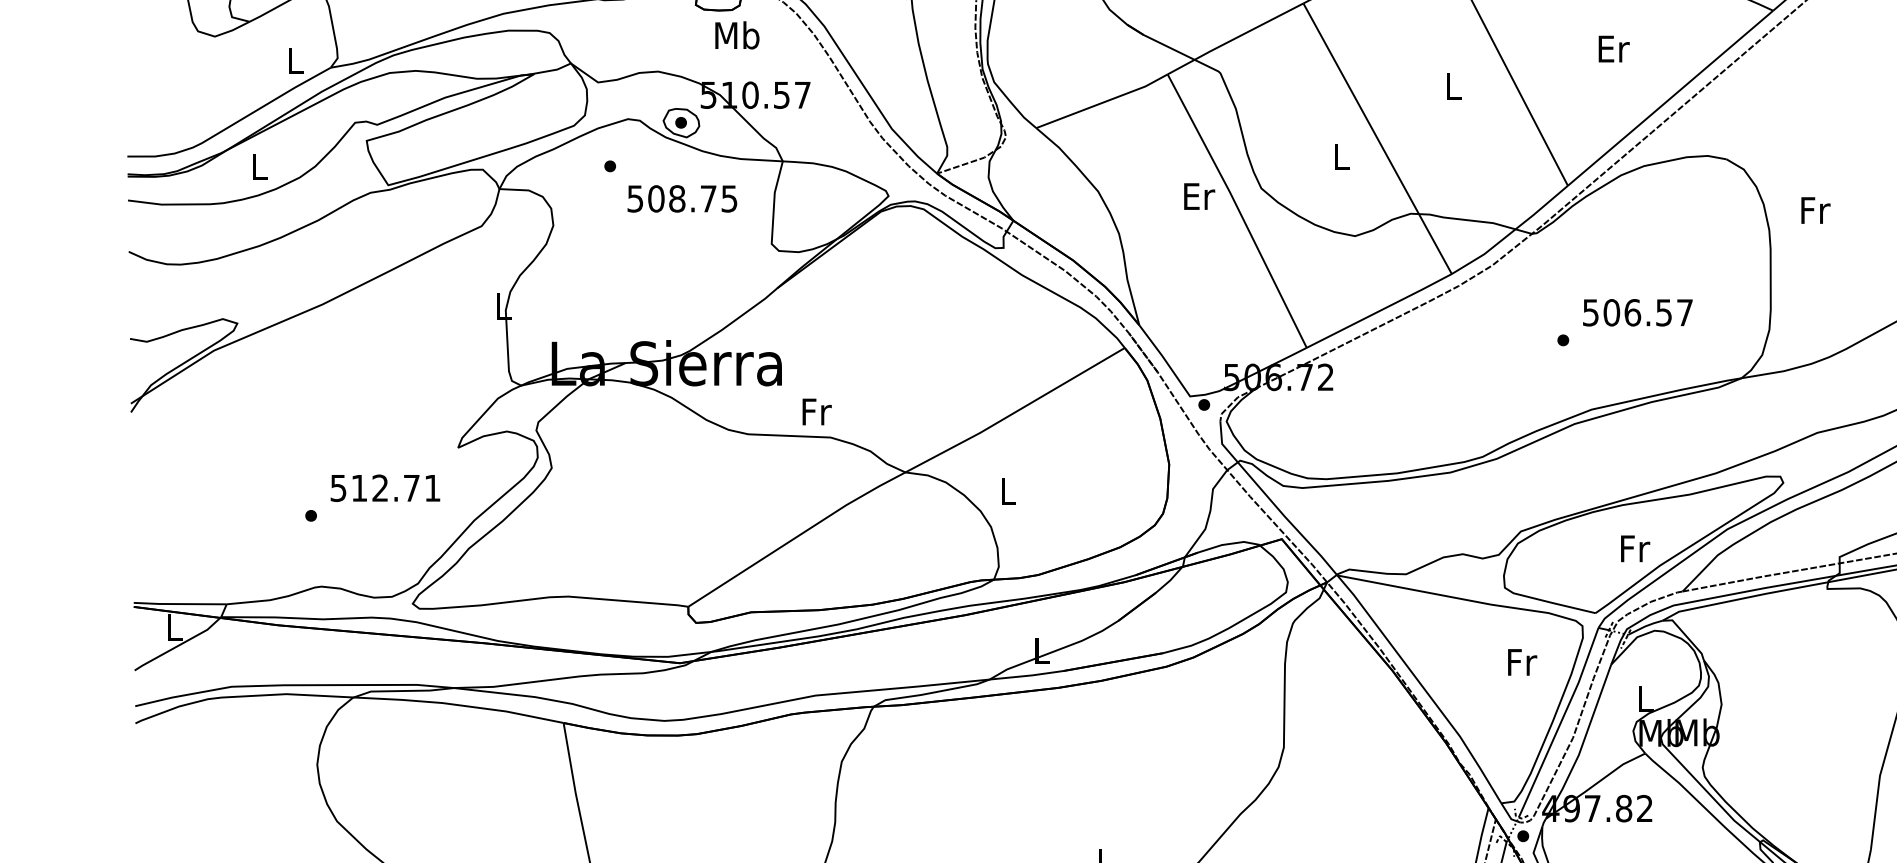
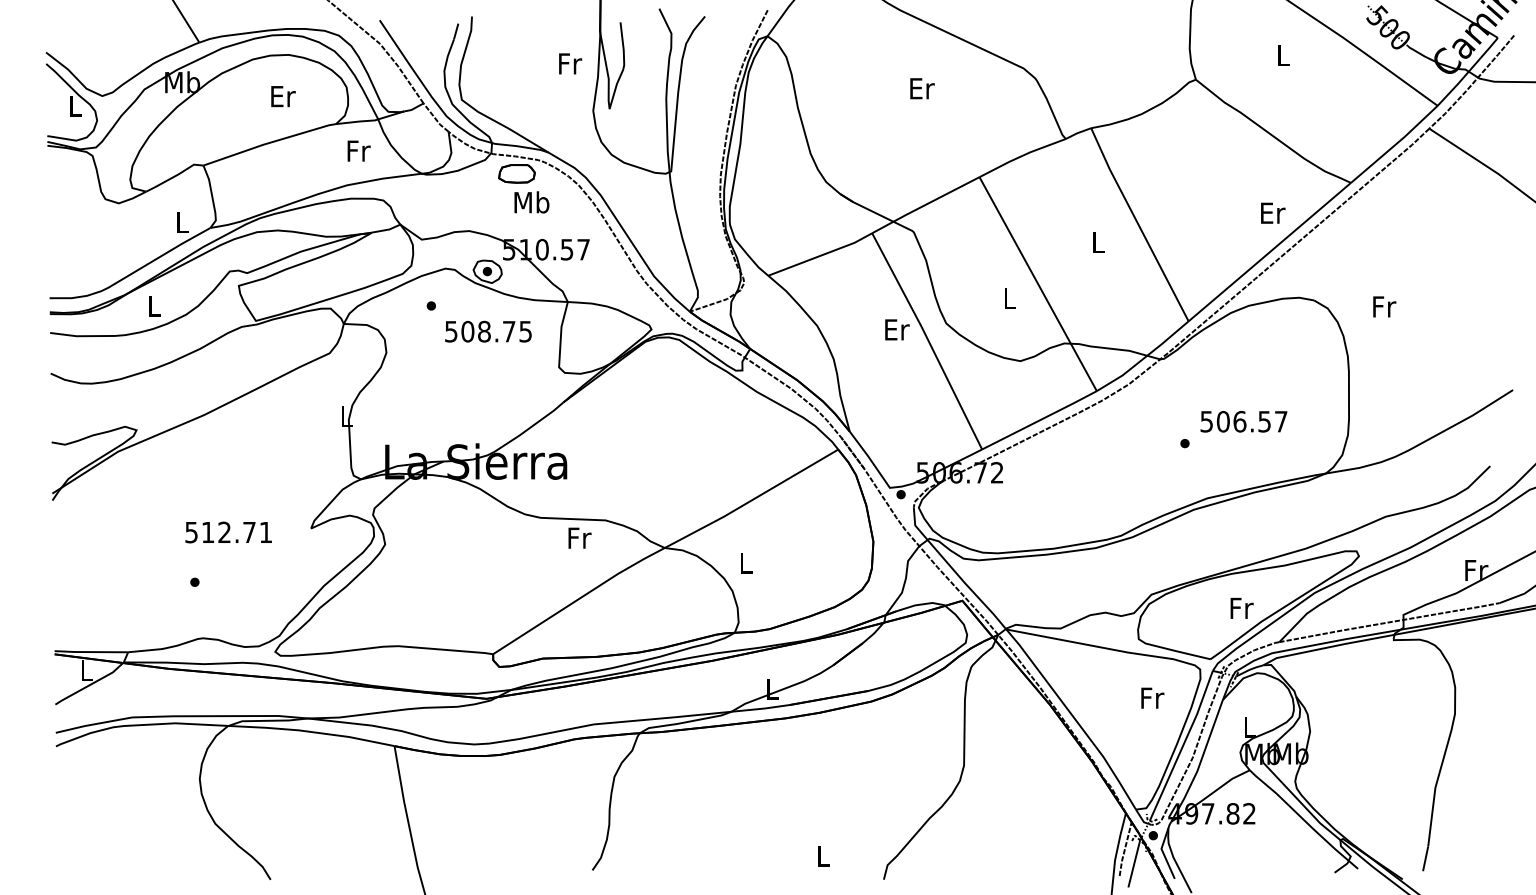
text: (1614, 48) -> (1273, 212), moved
text: (1815, 210) -> (1384, 306), moved
text: (816, 411) -> (579, 537), moved
text: (385, 488) -> (228, 532), moved

